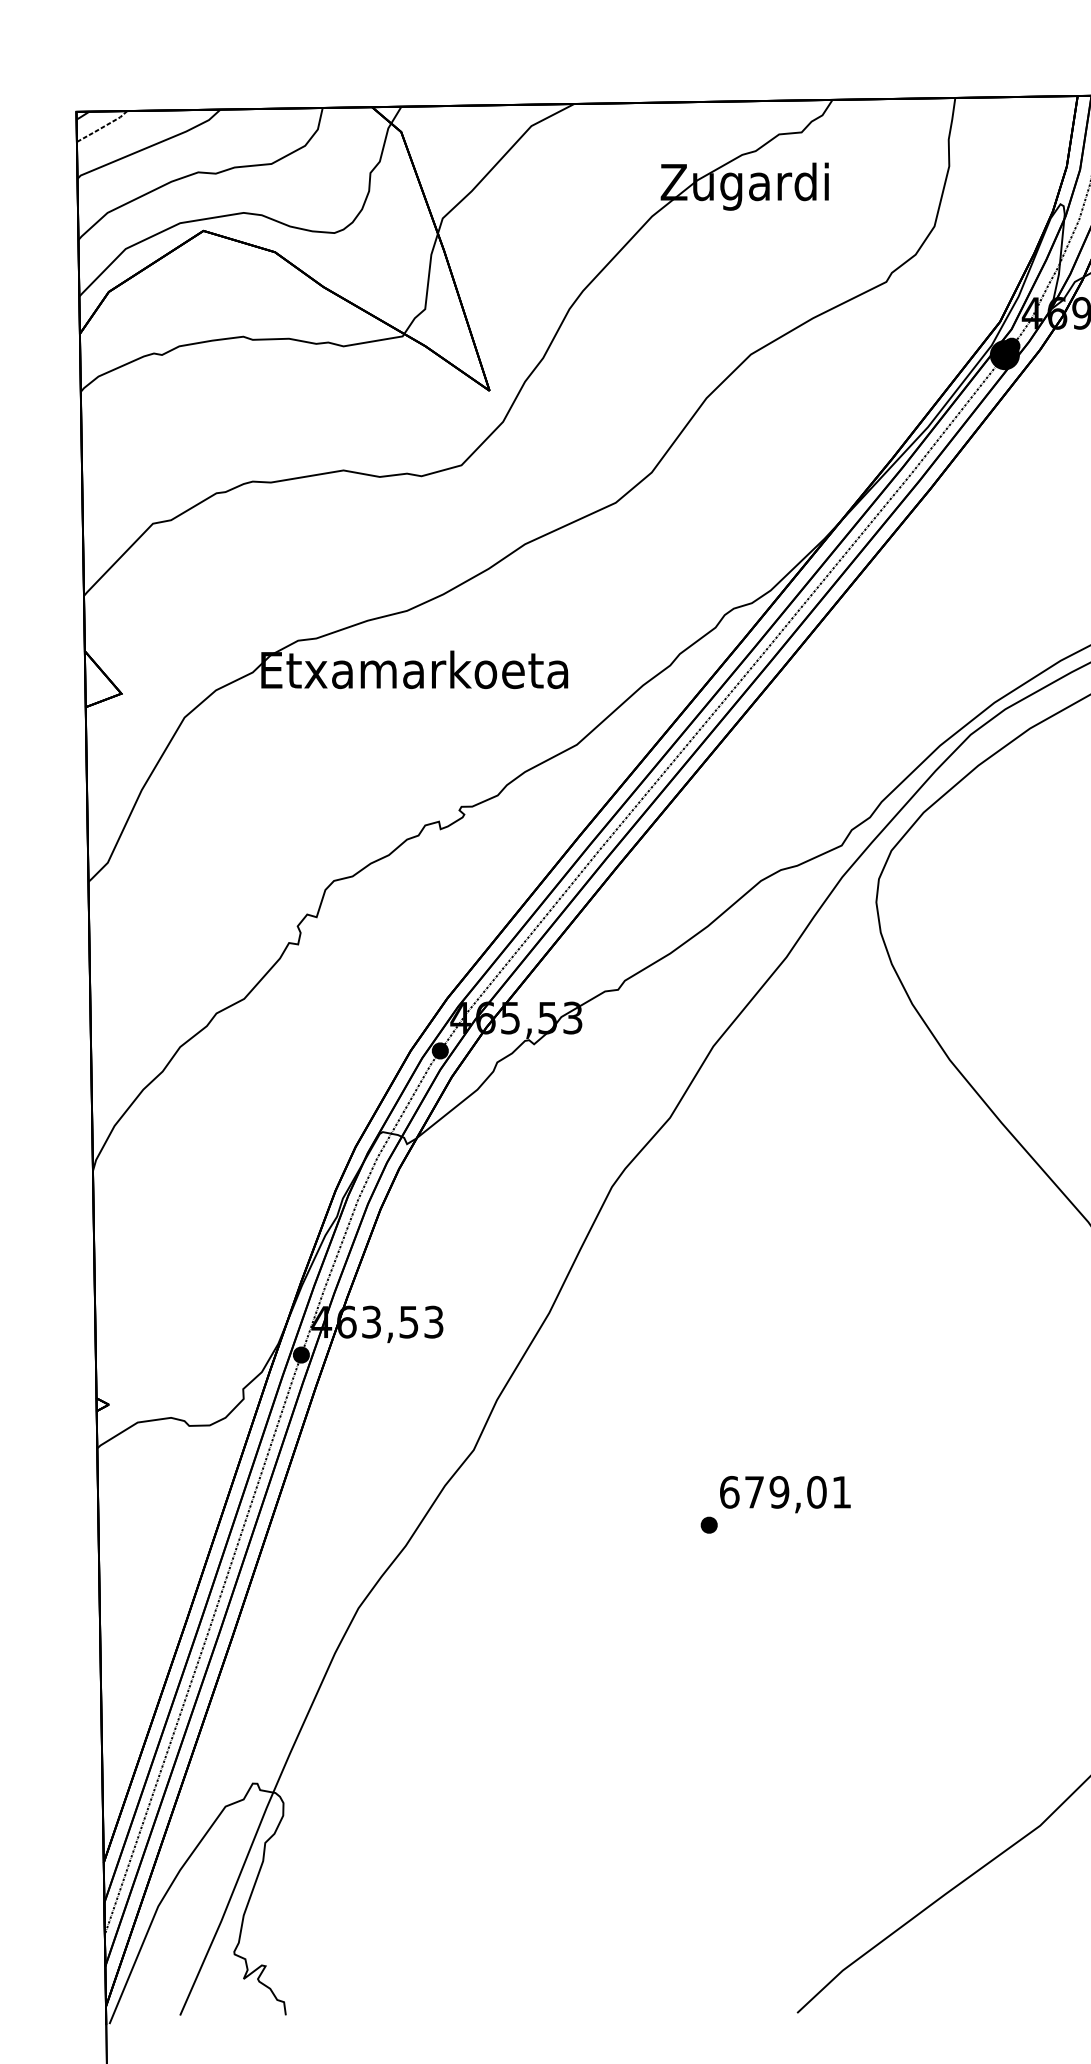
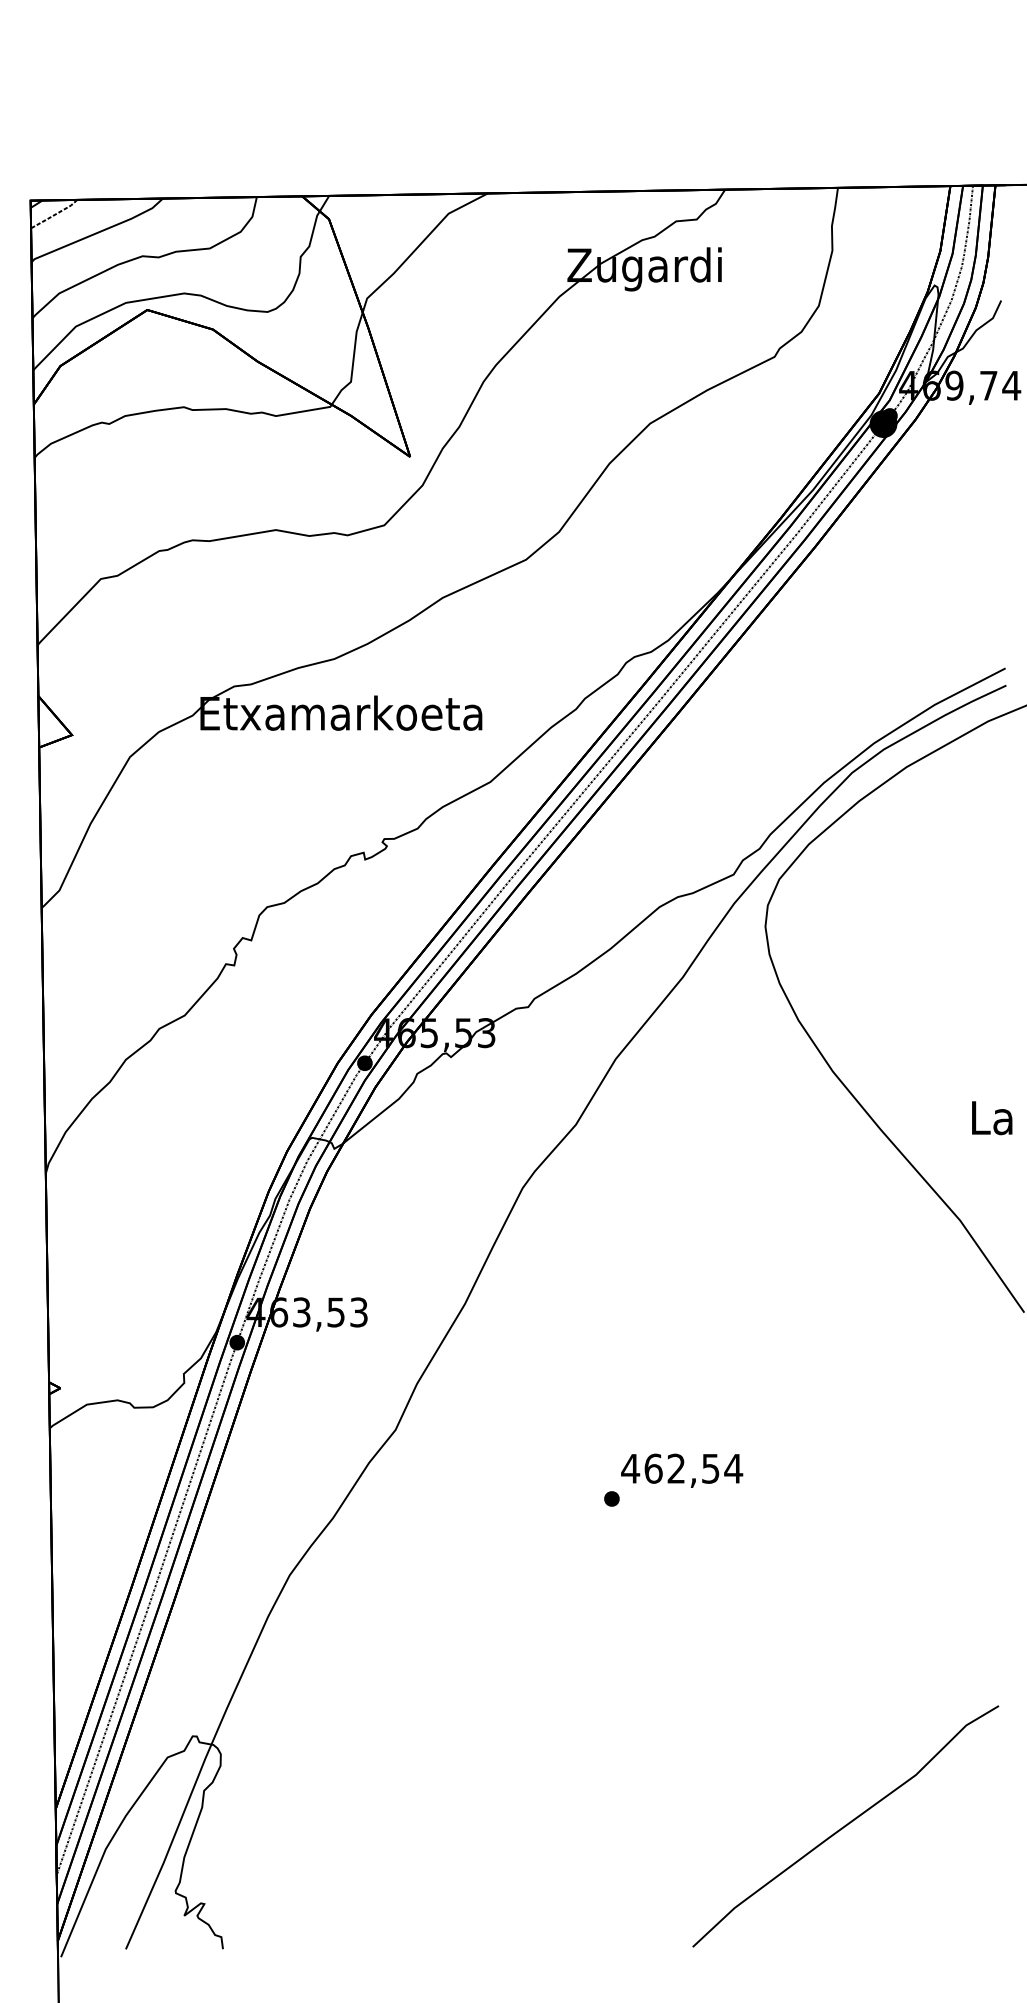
text: (786, 1492) -> (682, 1468), 679,01 -> 462,54

